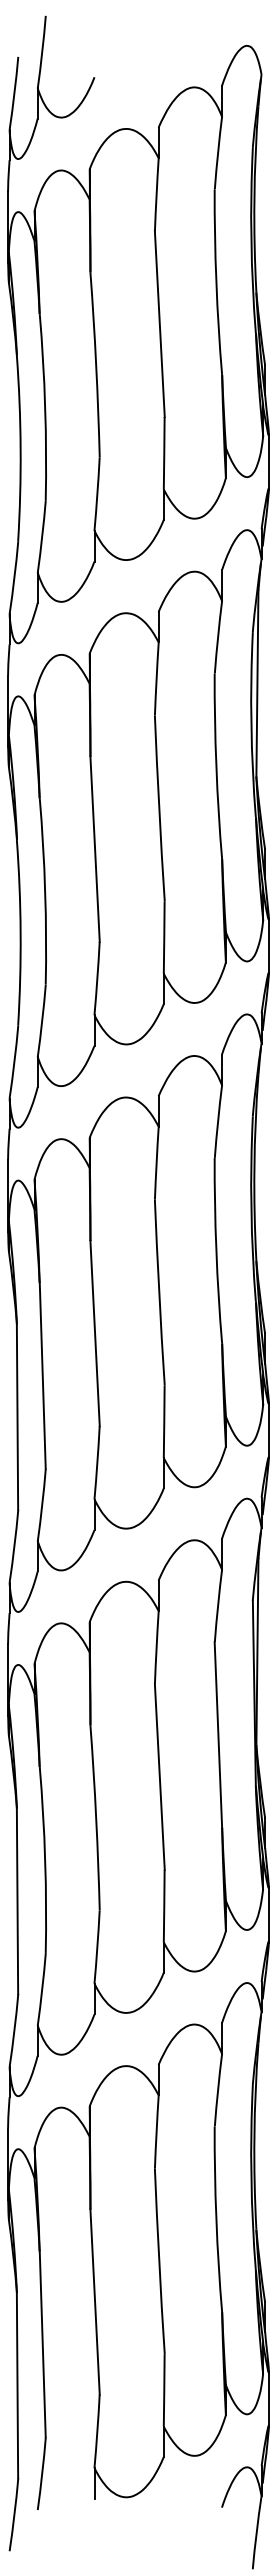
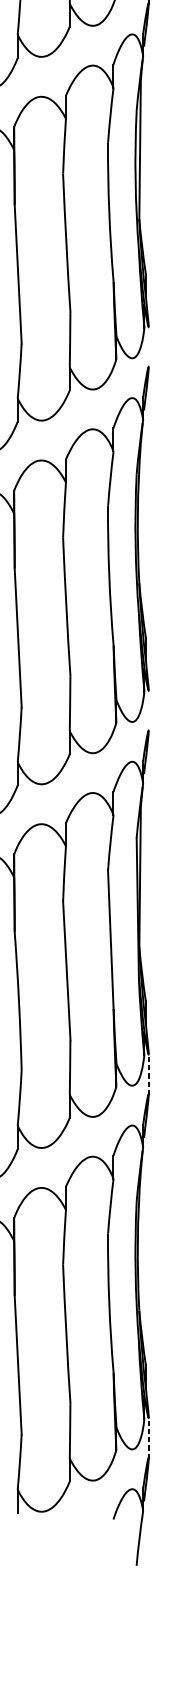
line: (268, 946) -> (148, 347), removed
line: (268, 1430) -> (148, 710), removed
line: (268, 1915) -> (148, 1074), solid -> dashed
line: (268, 2399) -> (148, 1438), solid -> dashed

